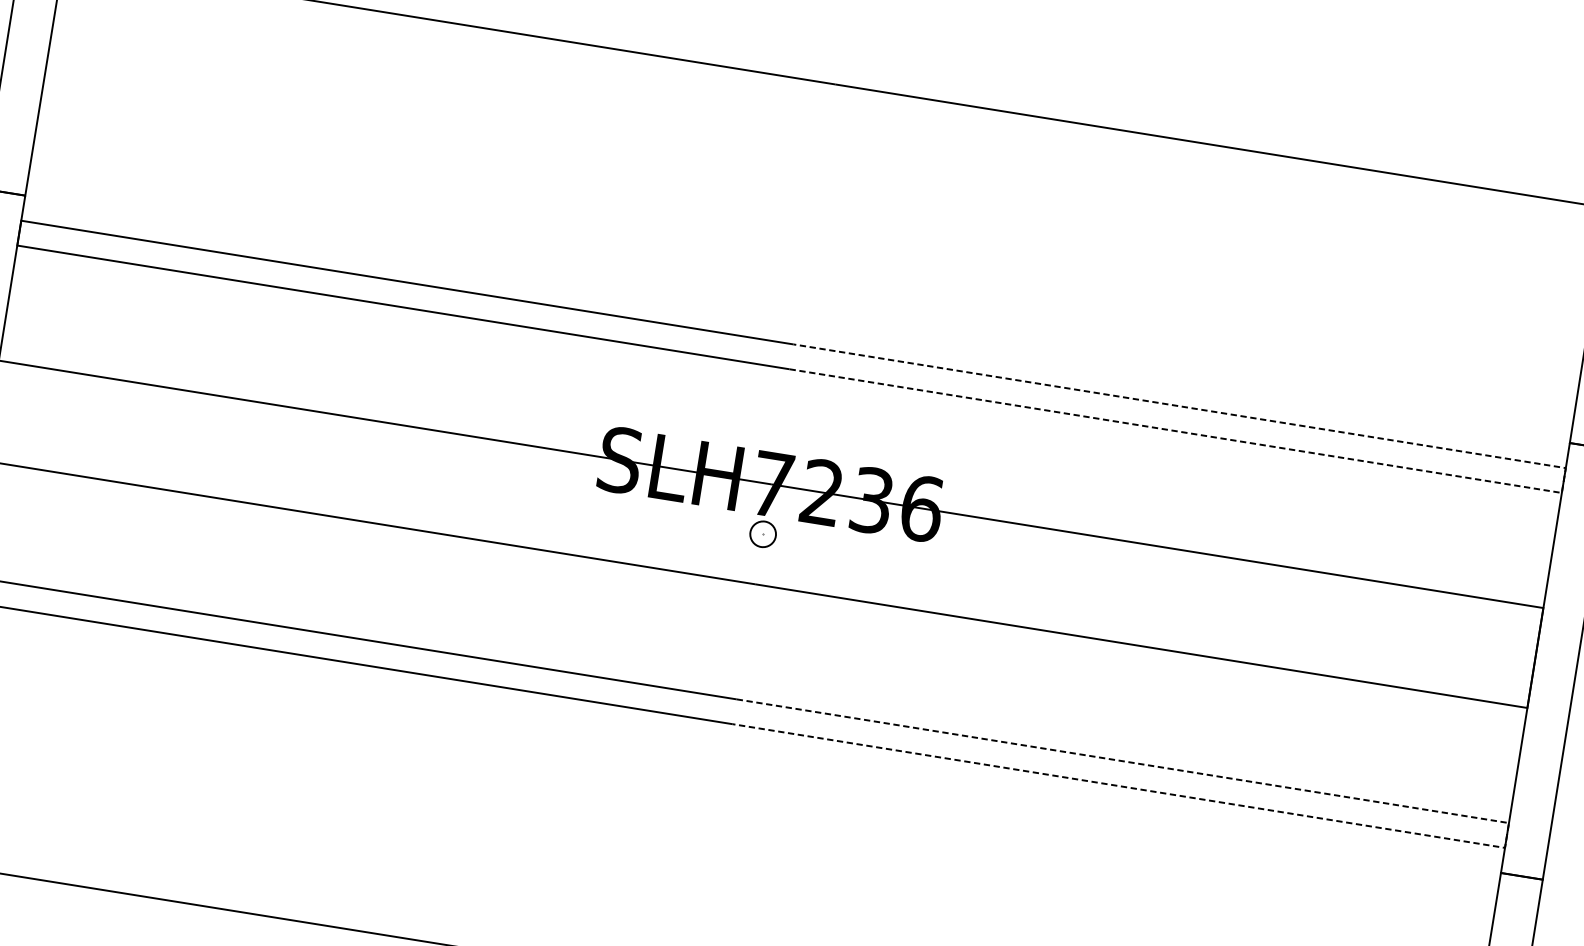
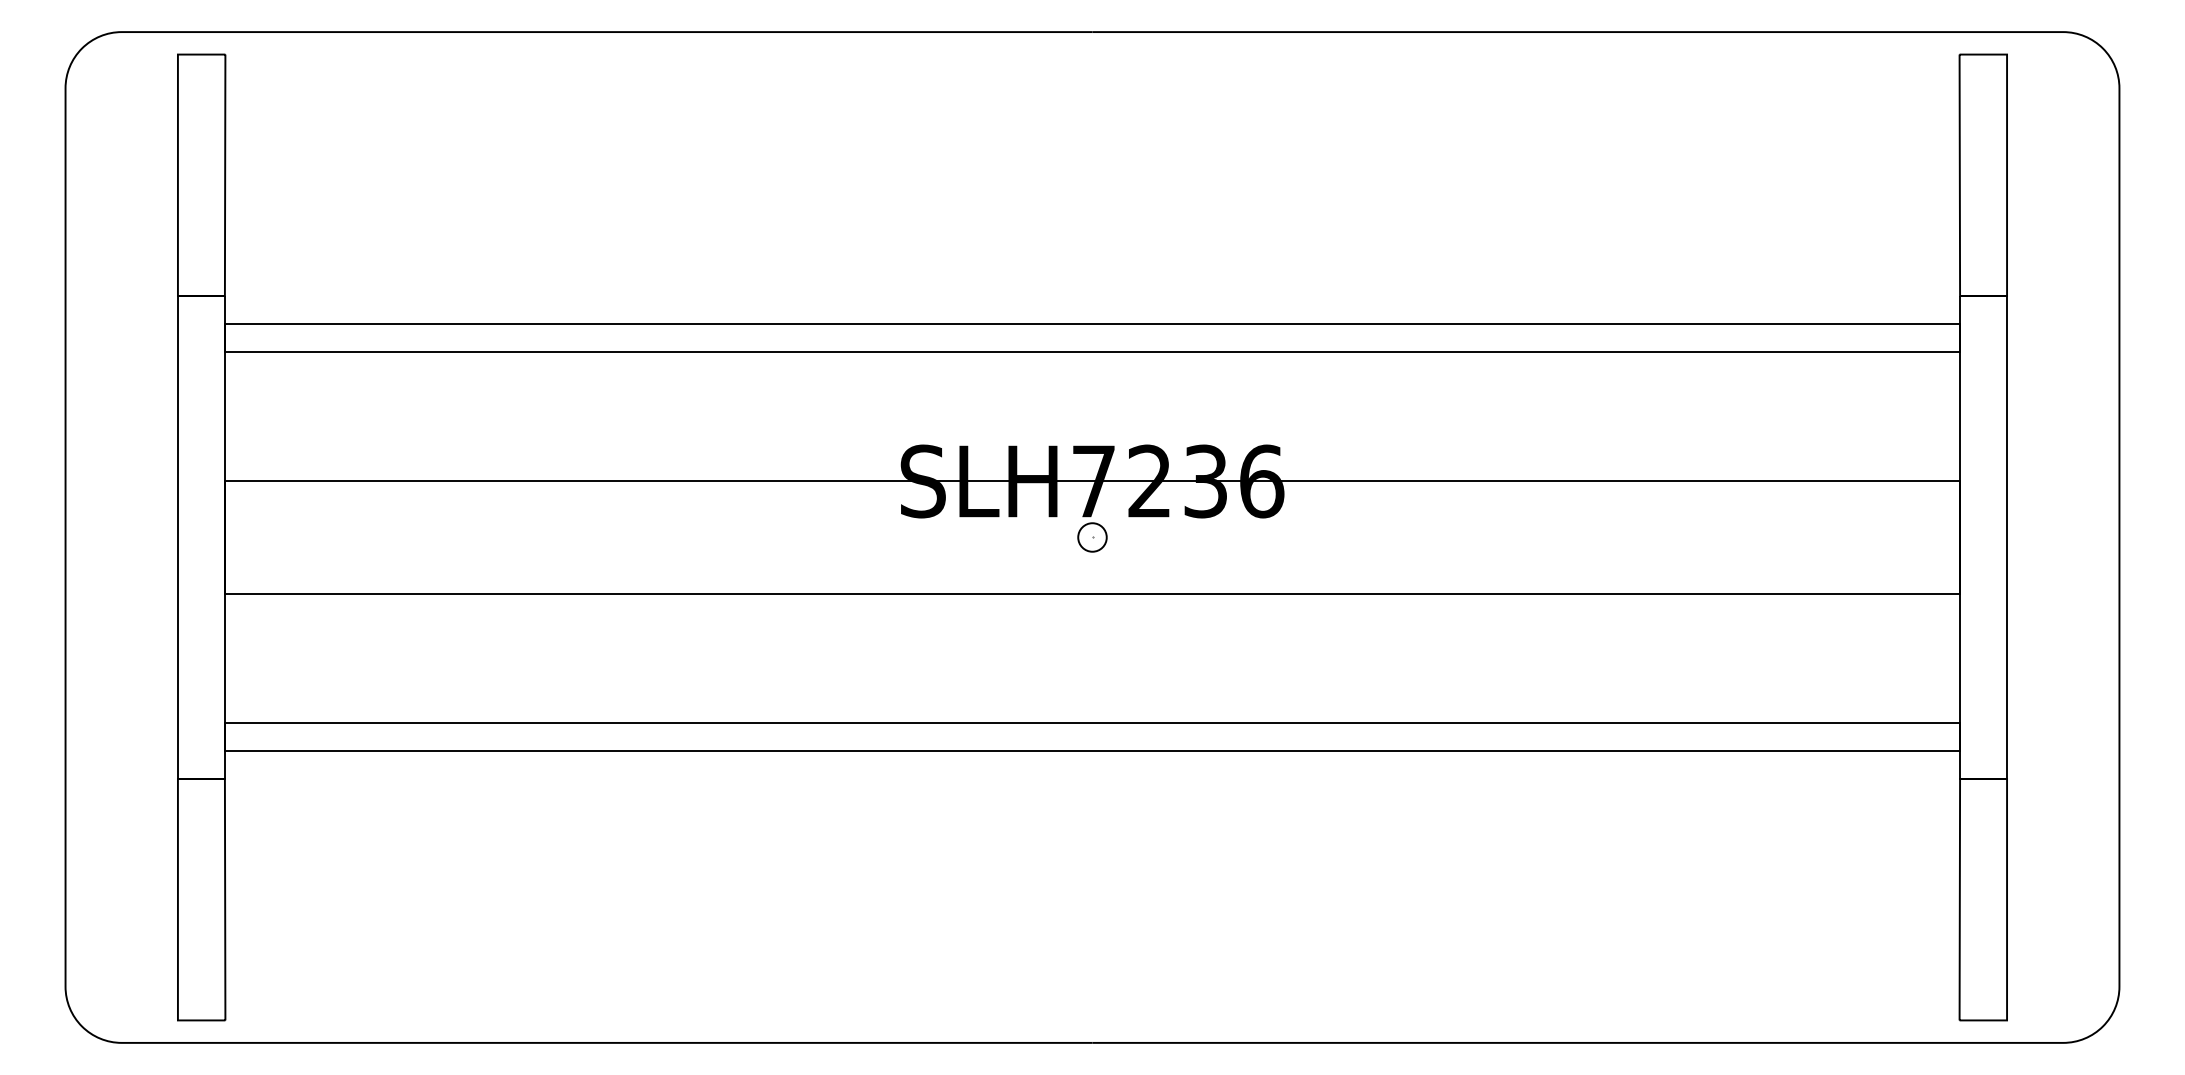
line: (1564, 480) -> (1960, 338), dashed -> solid
line: (1507, 835) -> (1960, 736), dashed -> solid

